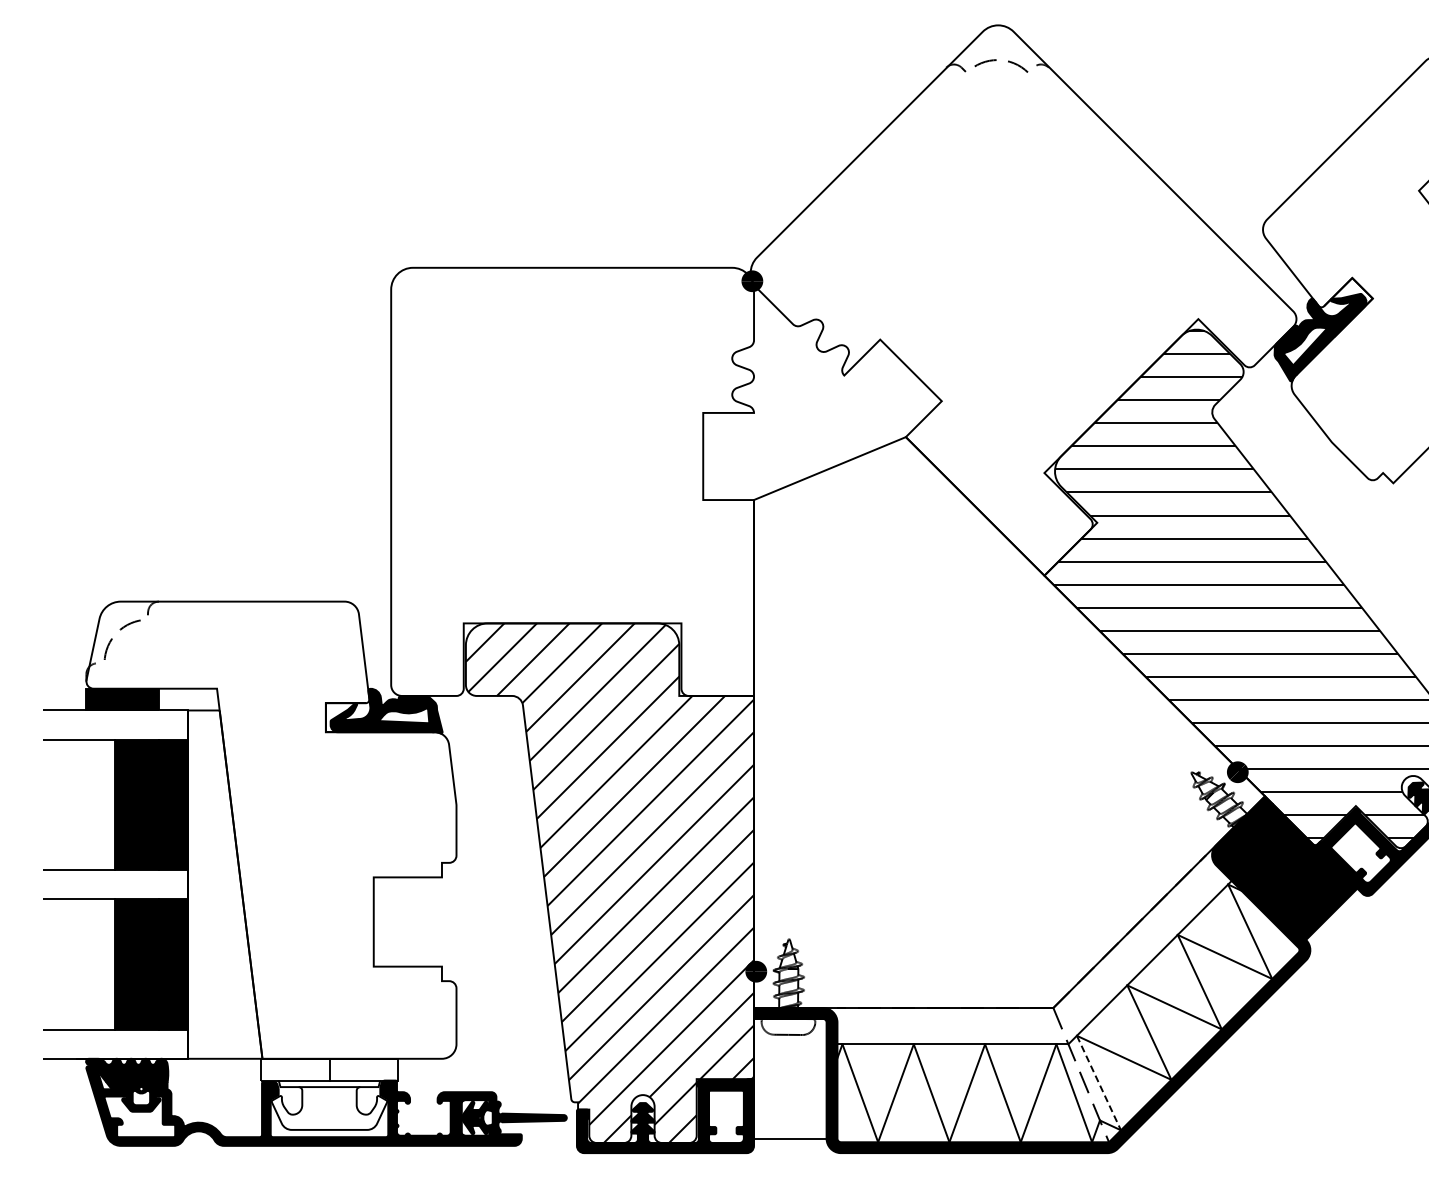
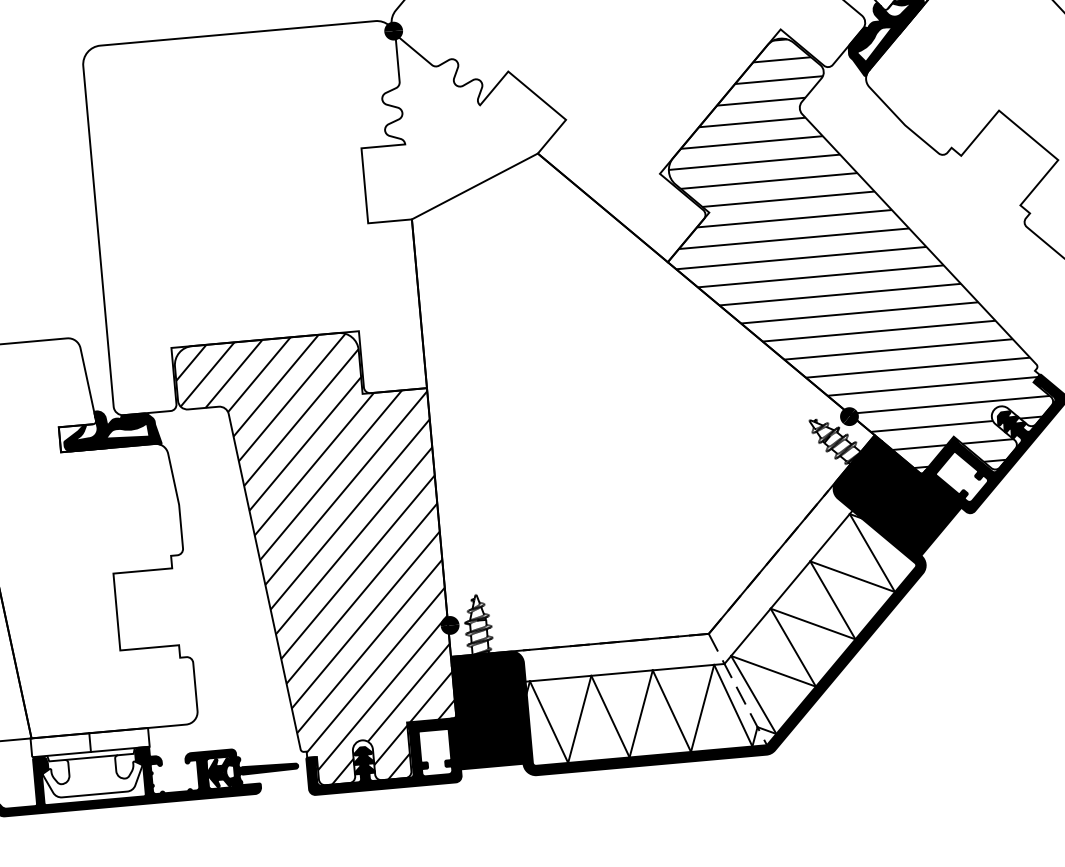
fill: (790, 1078) -> (487, 714), added
line: (1099, 1083) -> (754, 695), dashed -> solid

